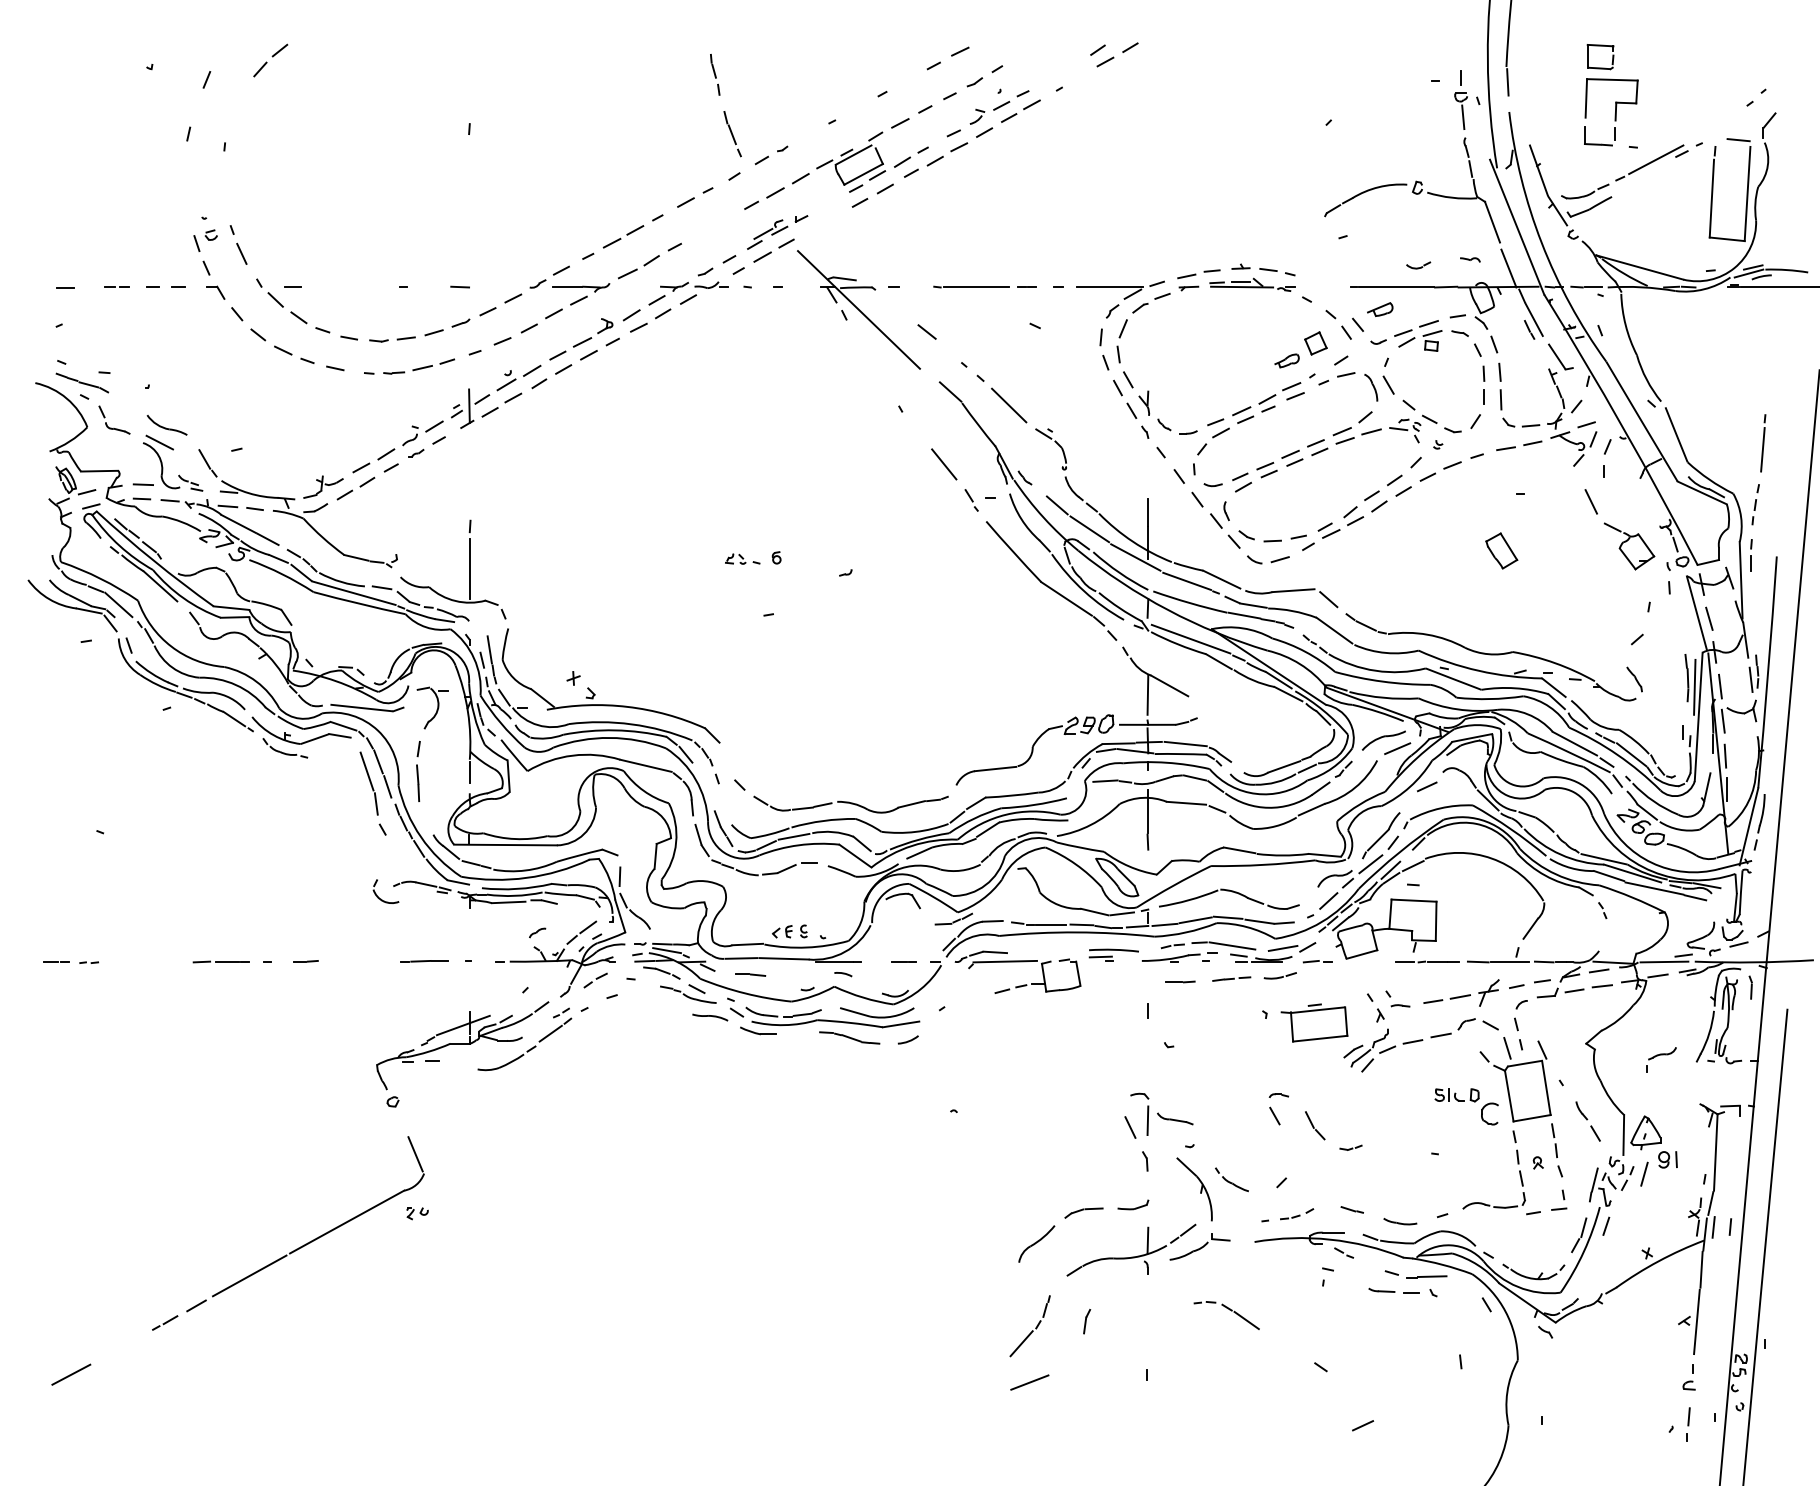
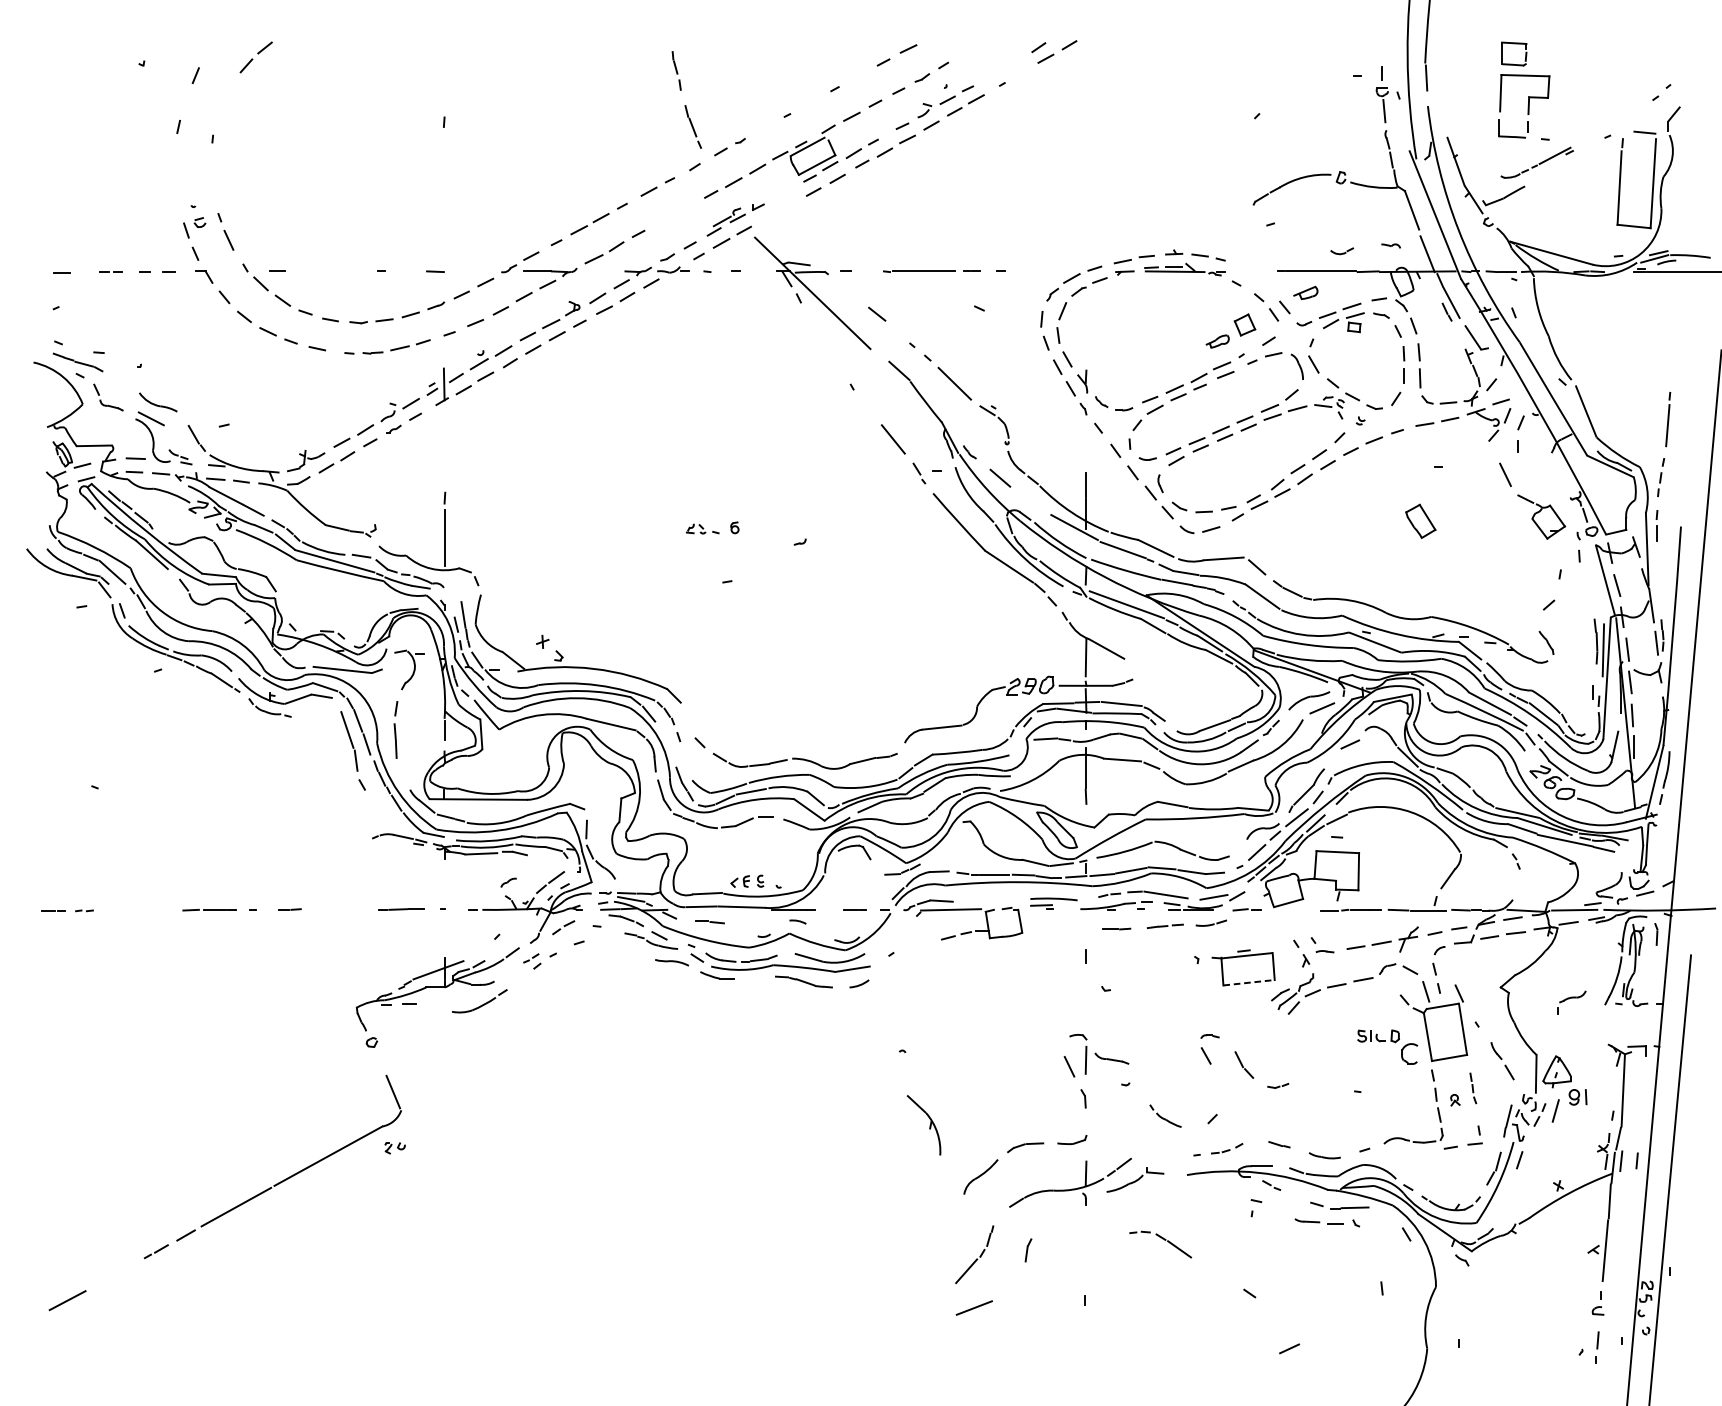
part: (1624, 171) -> (1536, 162), size x0.6
line: (1109, 286) -> (1049, 271), removed
line: (1089, 529) -> (1030, 501), removed
part: (381, 898) -> (361, 850), removed
line: (550, 1033) -> (520, 977), removed
line: (1320, 1038) -> (1249, 982), solid -> dashed
part: (1557, 1150) -> (1473, 1088), size x0.6
part: (1194, 1189) -> (923, 1125), moved

